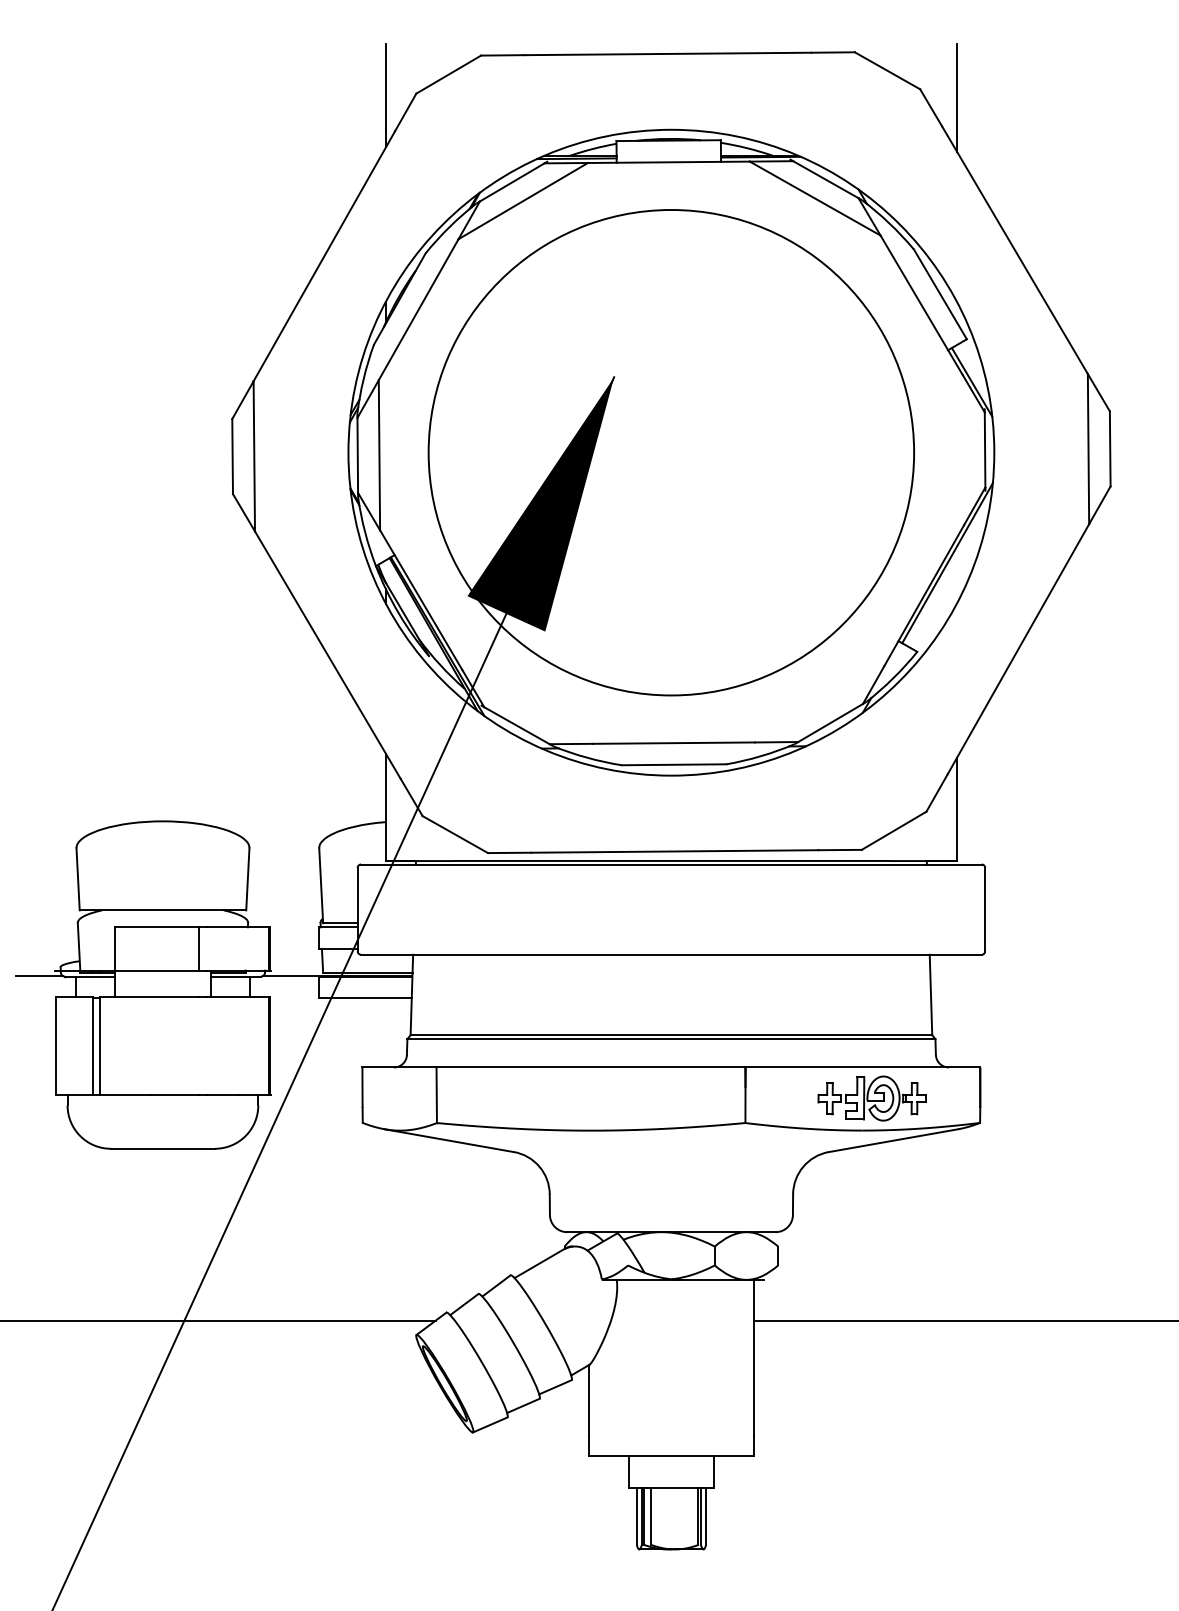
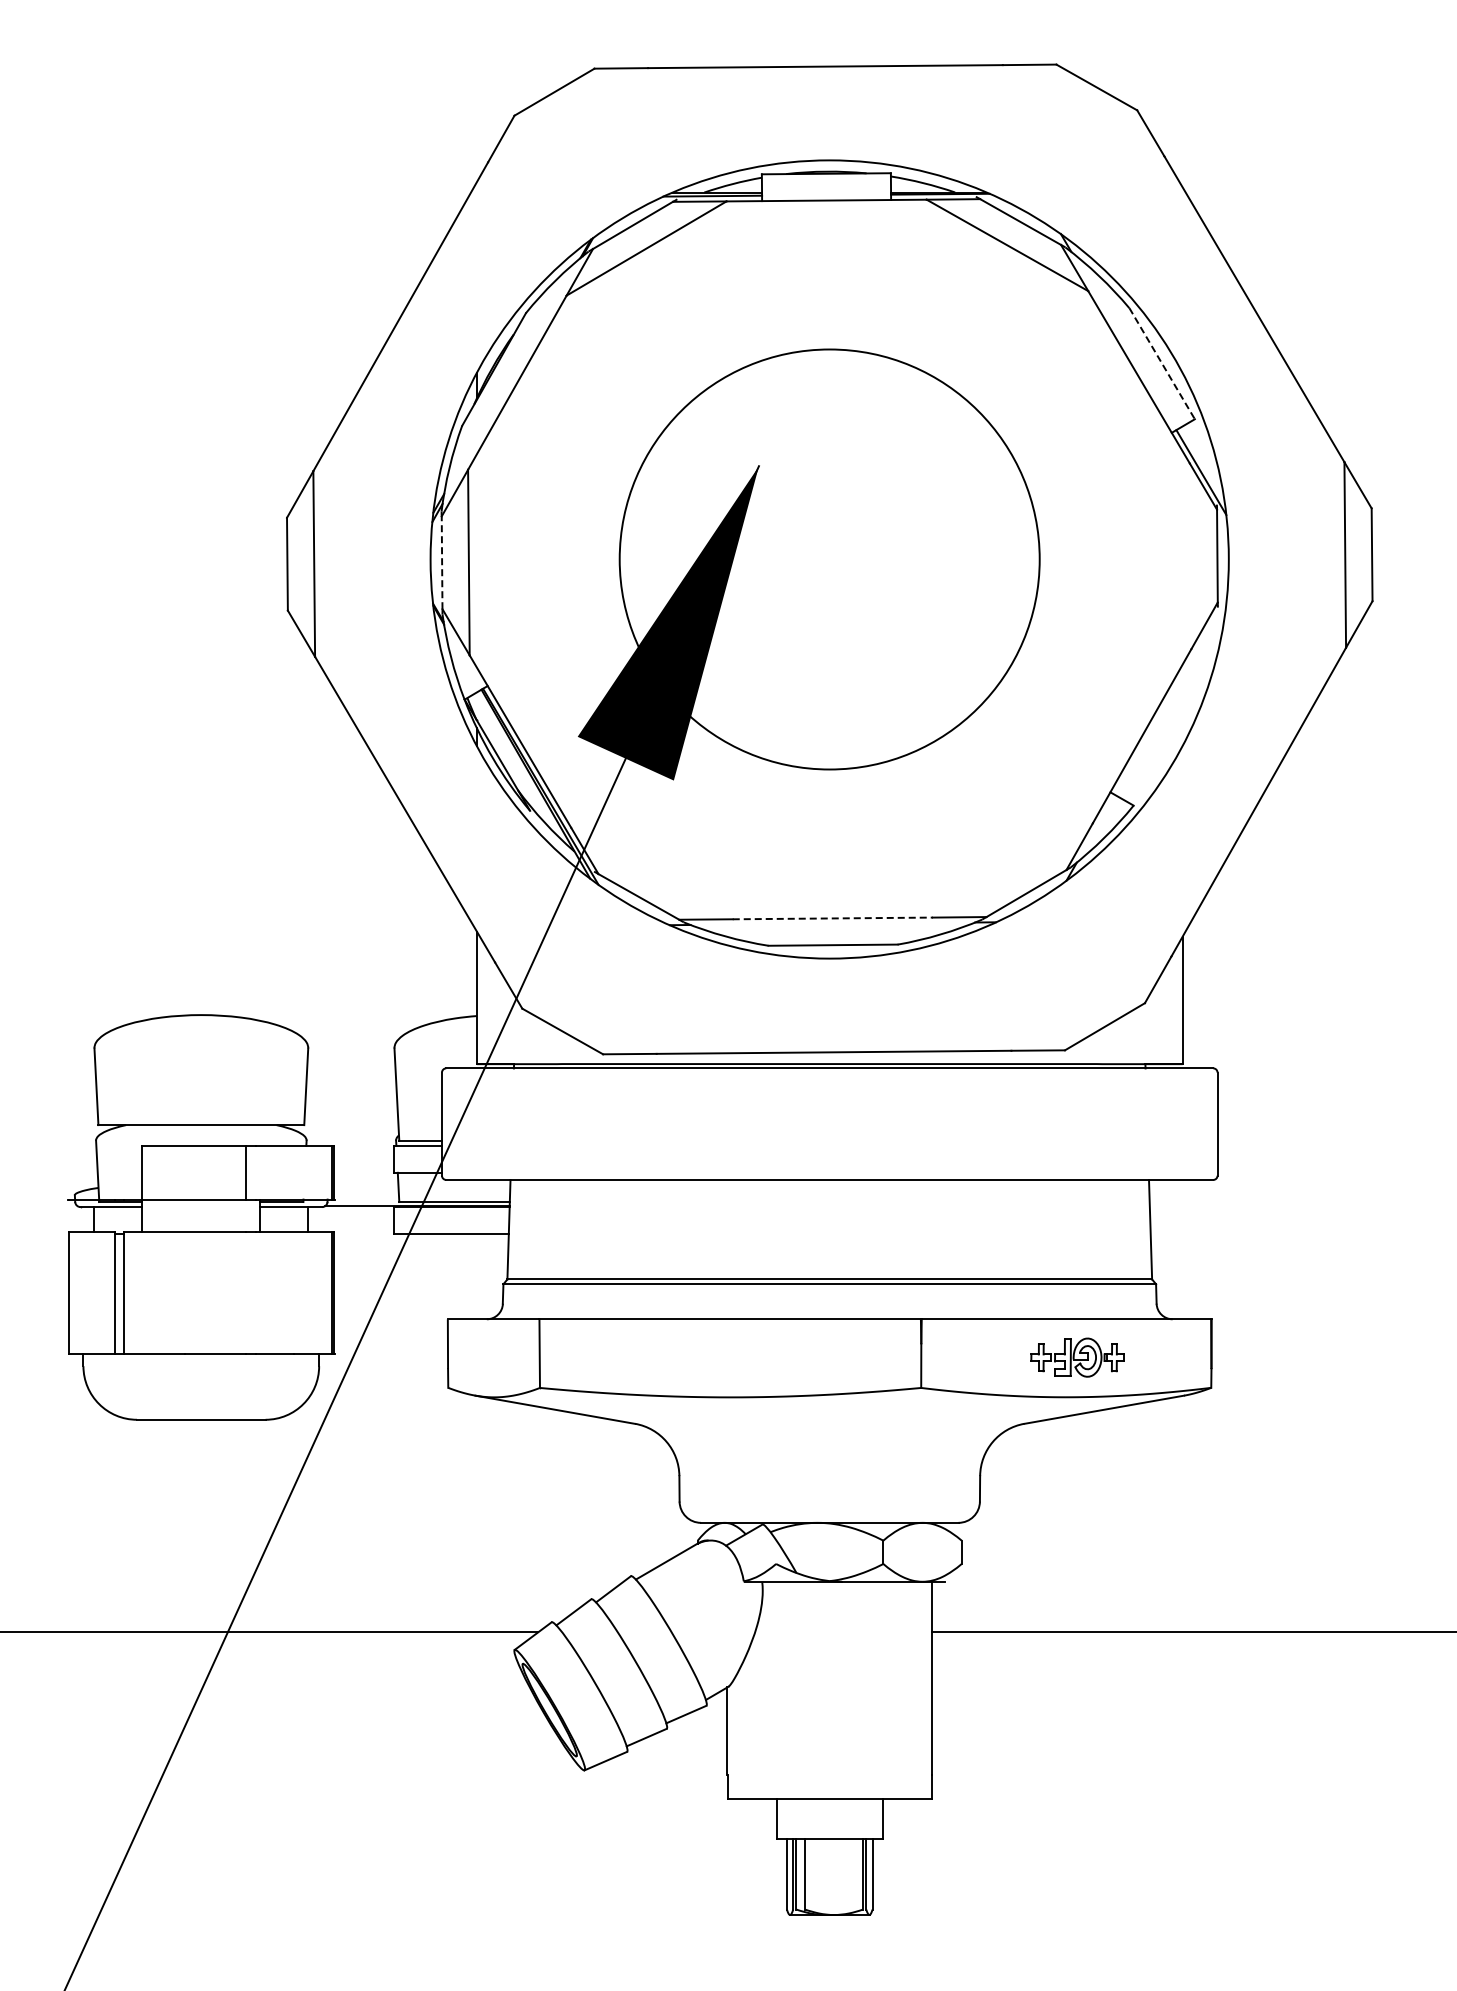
line: (385, 95) -> (476, 118), removed
line: (956, 97) -> (1182, 120), removed
line: (940, 294) -> (1162, 364), solid -> dashed
circle: (671, 452) -> (829, 559), size x0.7
line: (358, 455) -> (442, 562), solid -> dashed
line: (947, 563) -> (1171, 696), removed
line: (674, 743) -> (833, 918), solid -> dashed
line: (39, 976) -> (48, 1206), removed
part: (871, 1098) -> (1077, 1357), size x0.7

